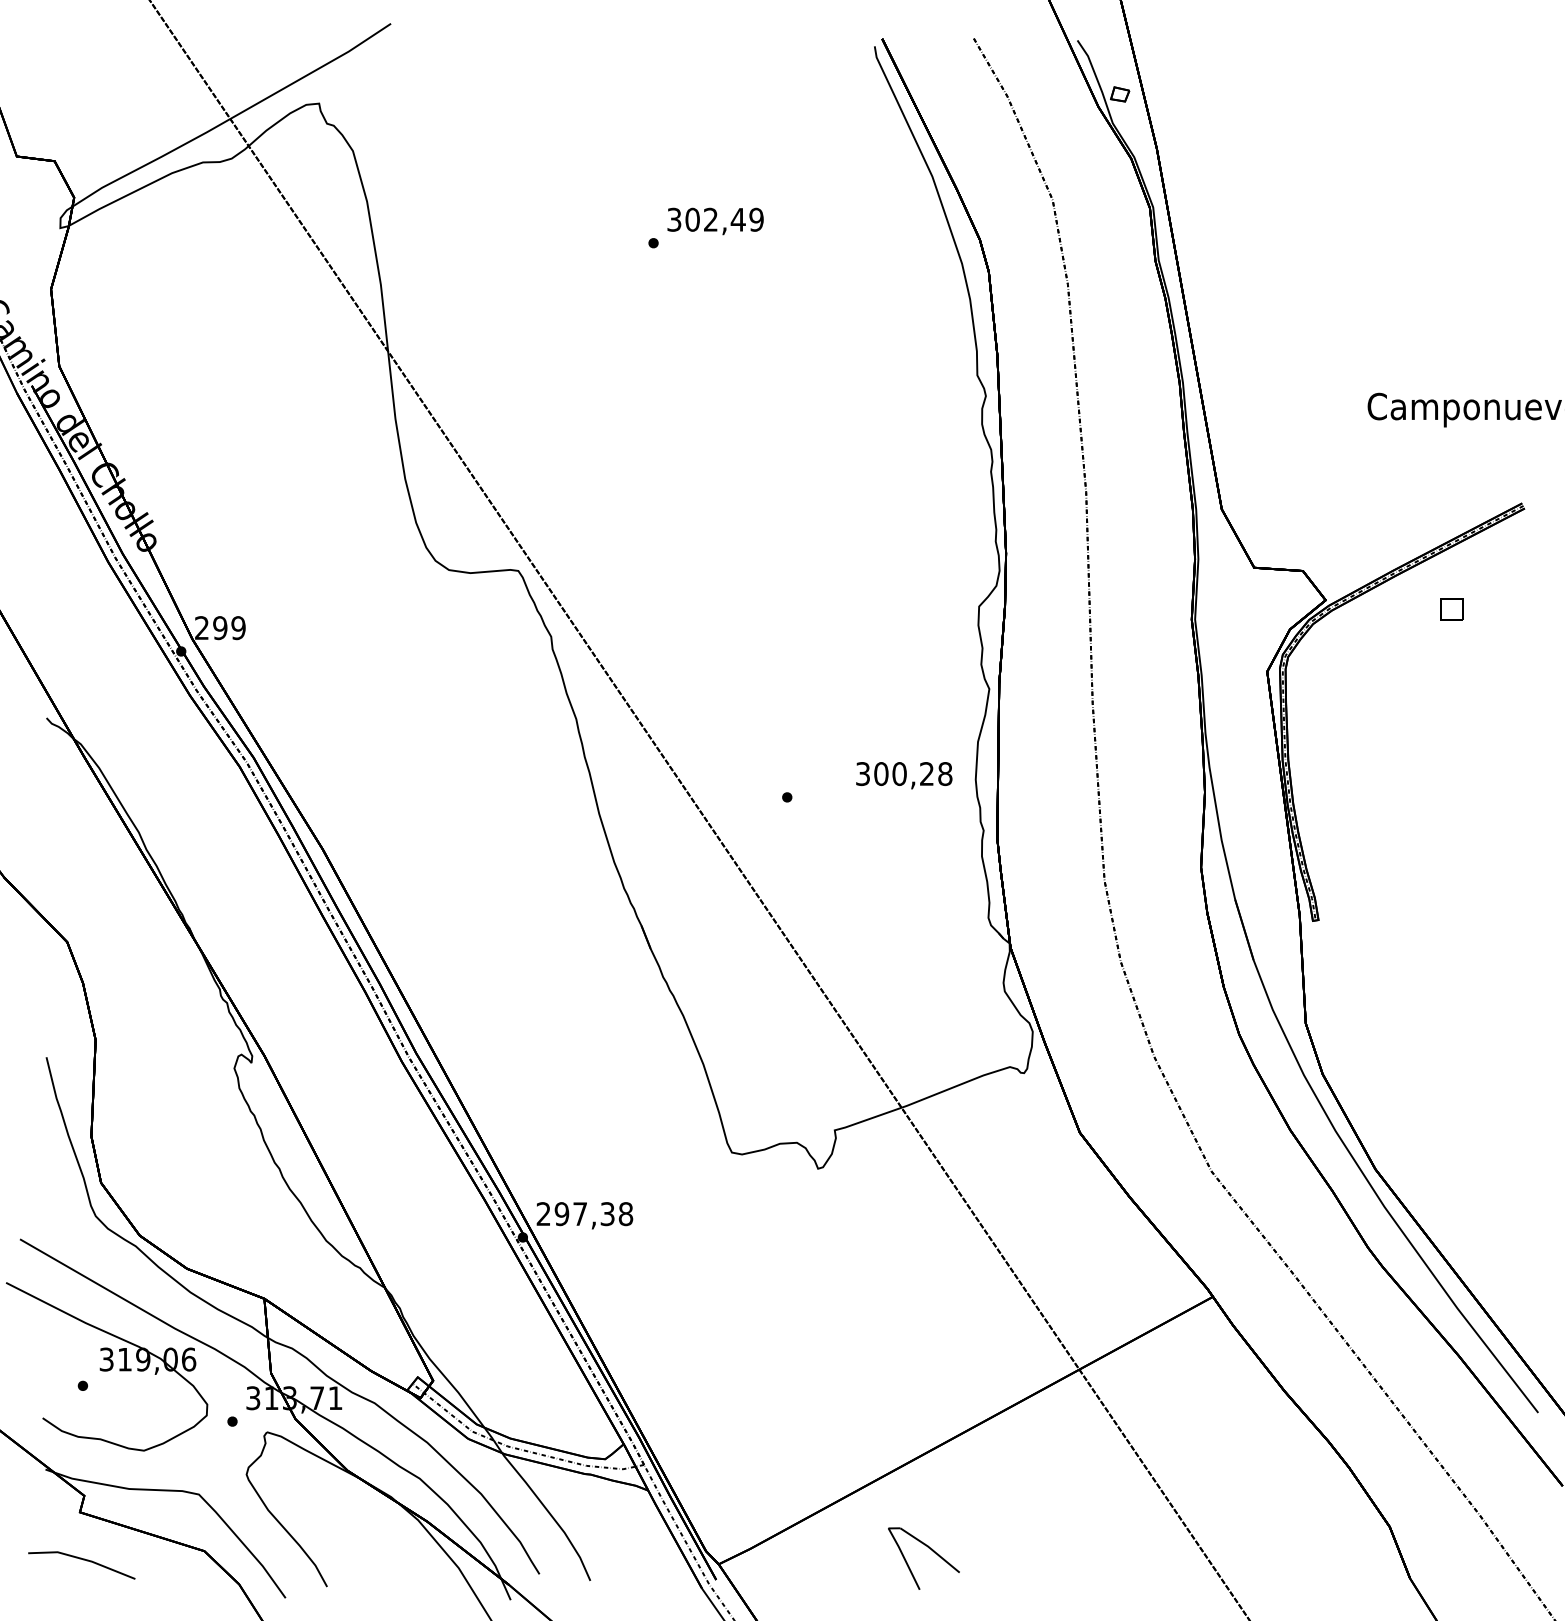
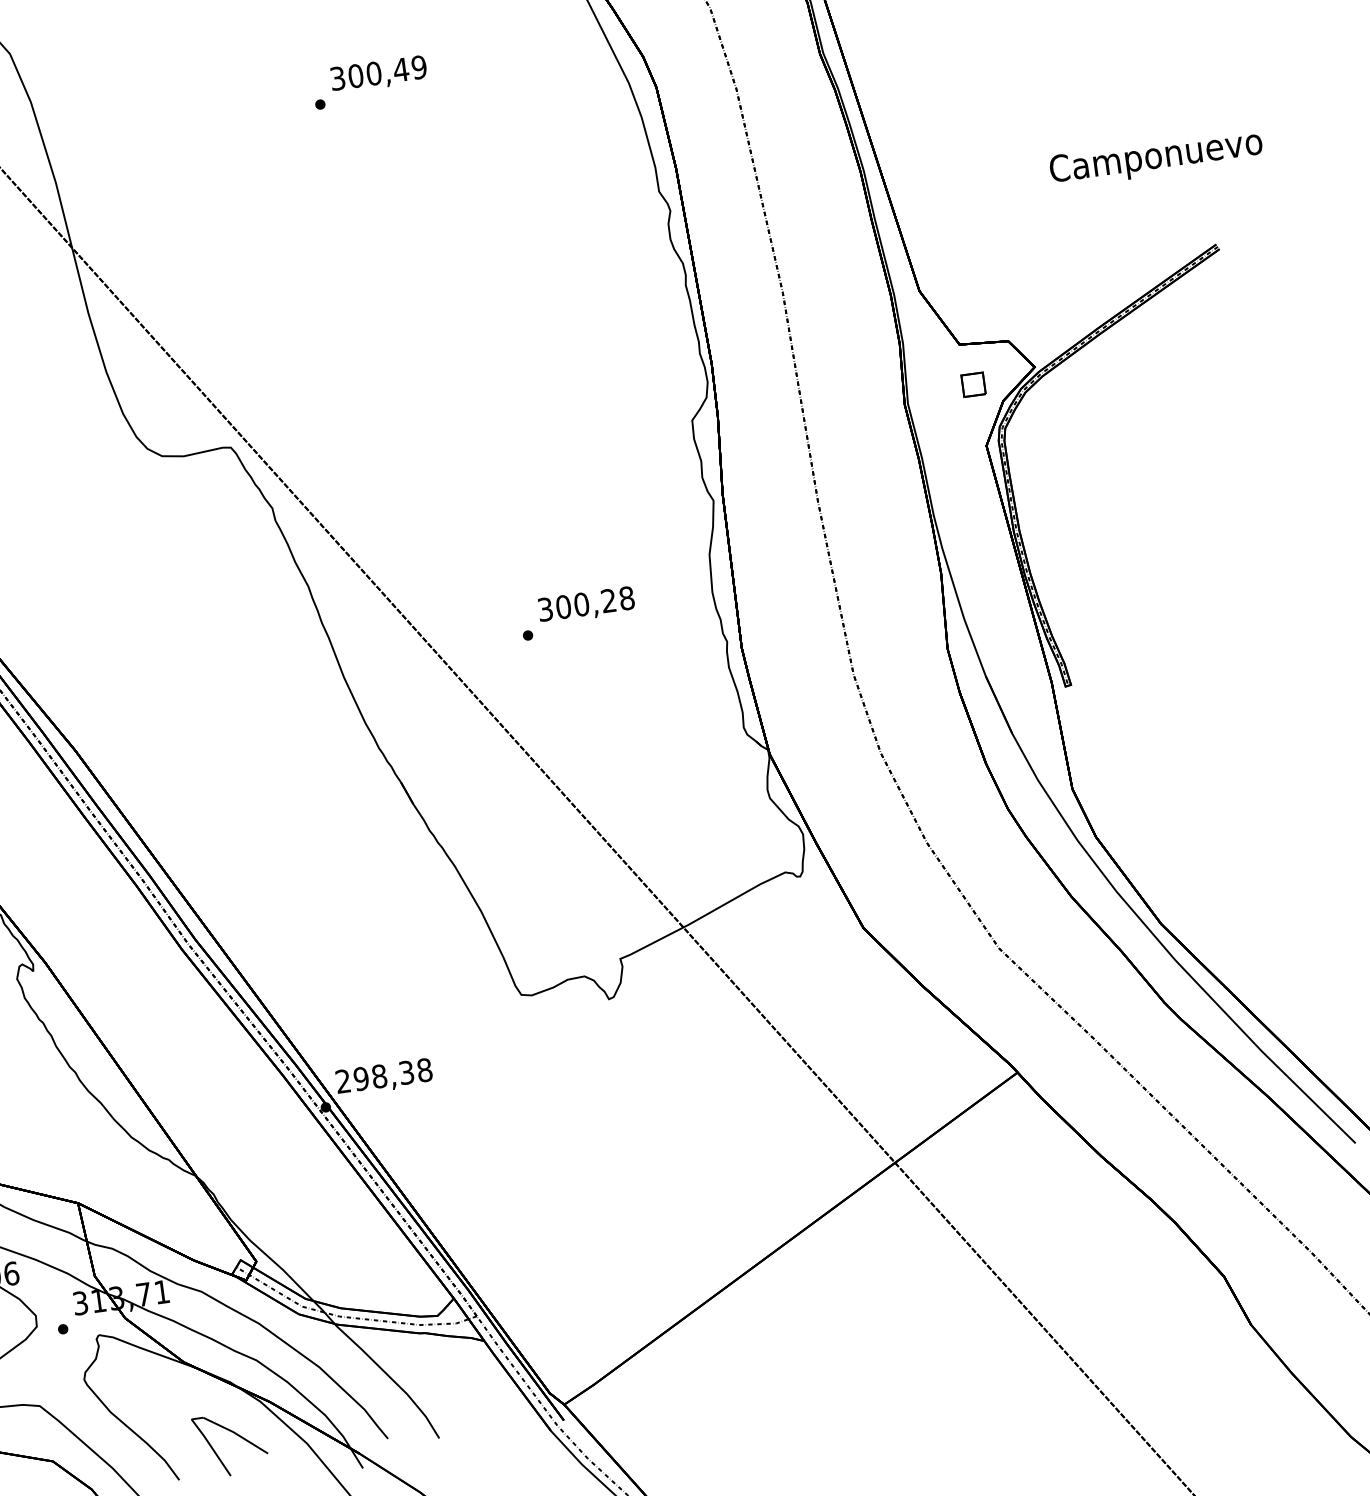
text: (710, 219) -> (373, 73), 302,49 -> 300,49
part: (1451, 609) -> (973, 384), moved
text: (904, 775) -> (586, 605), moved
text: (580, 1214) -> (379, 1076), 297,38 -> 298,38
part: (928, 1548) -> (233, 1433), moved

